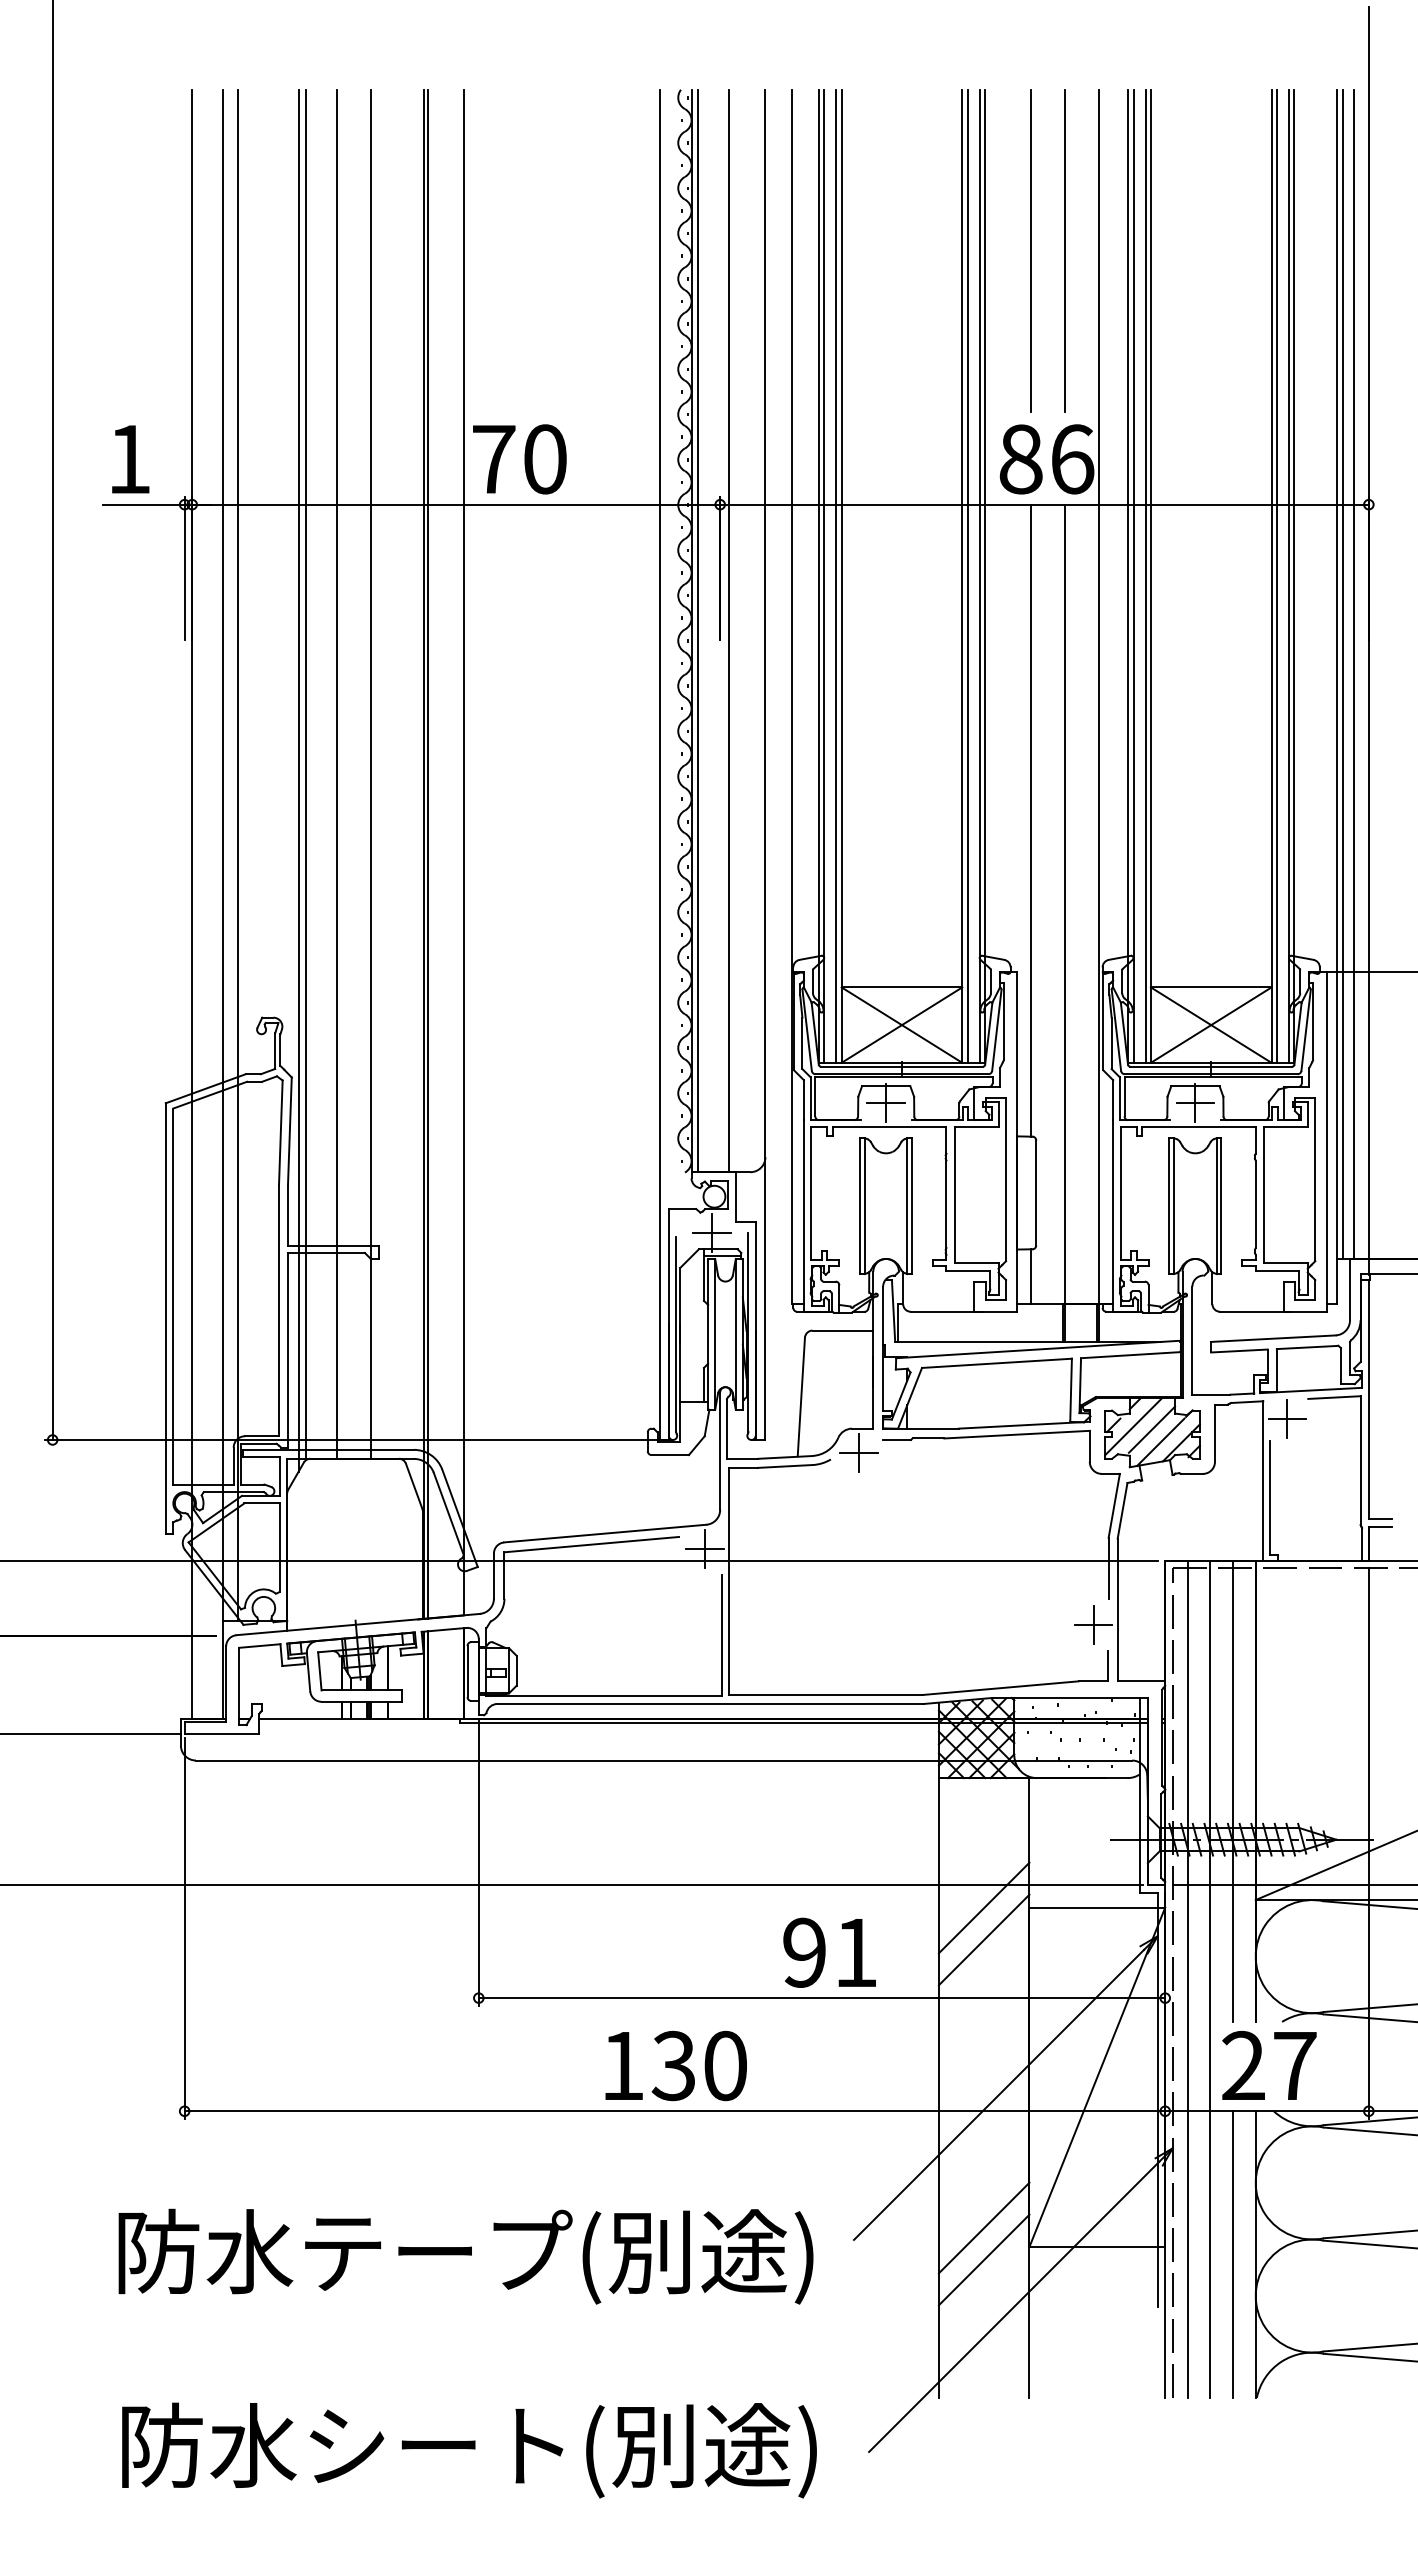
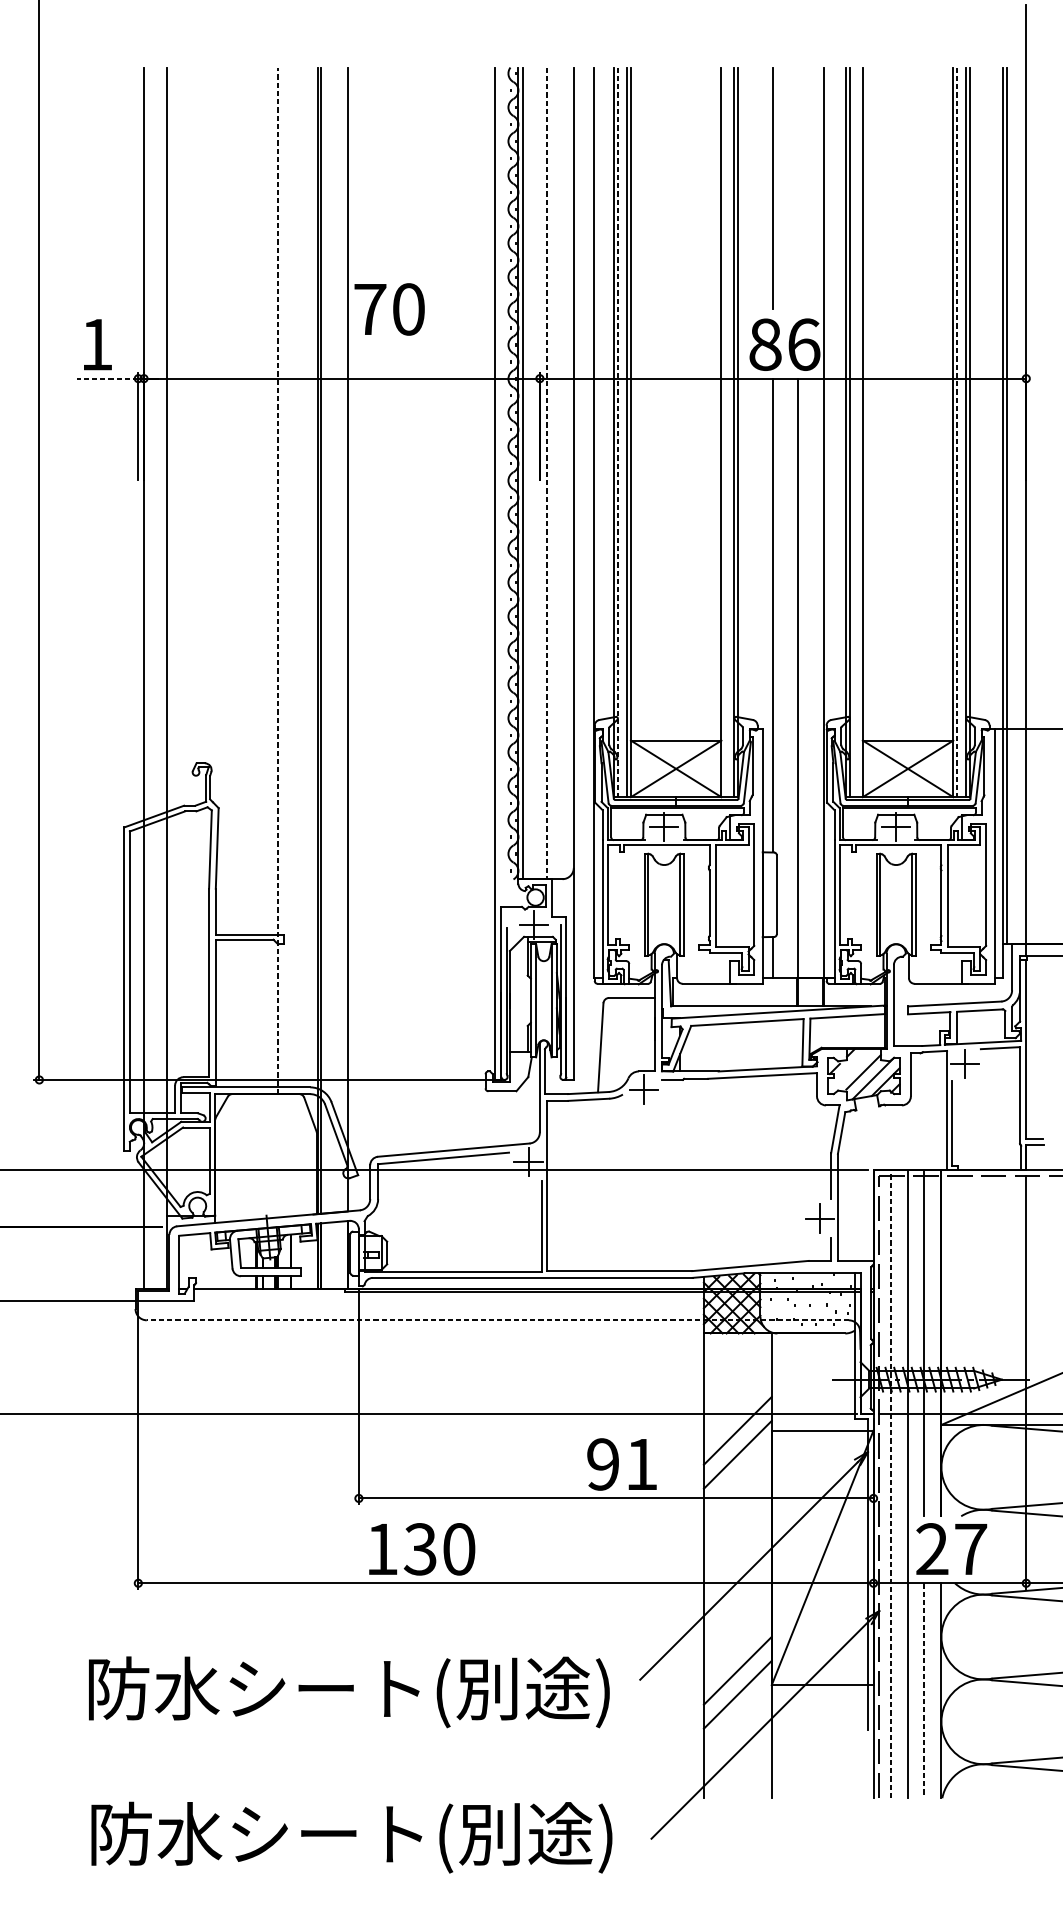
line: (1064, 250) -> (798, 188), removed
text: (519, 459) -> (389, 309), moved
line: (143, 504) -> (107, 378), solid -> dashed
line: (967, 575) -> (725, 431), removed
line: (1145, 575) -> (858, 431), removed
line: (824, 576) -> (618, 432), solid -> dashed
line: (1276, 576) -> (957, 432), solid -> dashed
line: (729, 631) -> (546, 473), solid -> dashed
line: (1353, 673) -> (1014, 505), removed
line: (337, 773) -> (252, 580), removed
line: (306, 774) -> (229, 580), removed
line: (370, 774) -> (277, 580), solid -> dashed
line: (298, 780) -> (223, 585), removed
line: (238, 855) -> (178, 641), removed
line: (1133, 1426) -> (849, 1069), removed
line: (663, 1760) -> (497, 1320), solid -> dashed
line: (1187, 1979) -> (890, 1484), solid -> dashed
text: (675, 2066) -> (421, 1549), moved
text: (438, 2249) -> (328, 1686), 防水テープ(別途) -> 防水シート(別途)
line: (1233, 2255) -> (924, 1691), solid -> dashed

